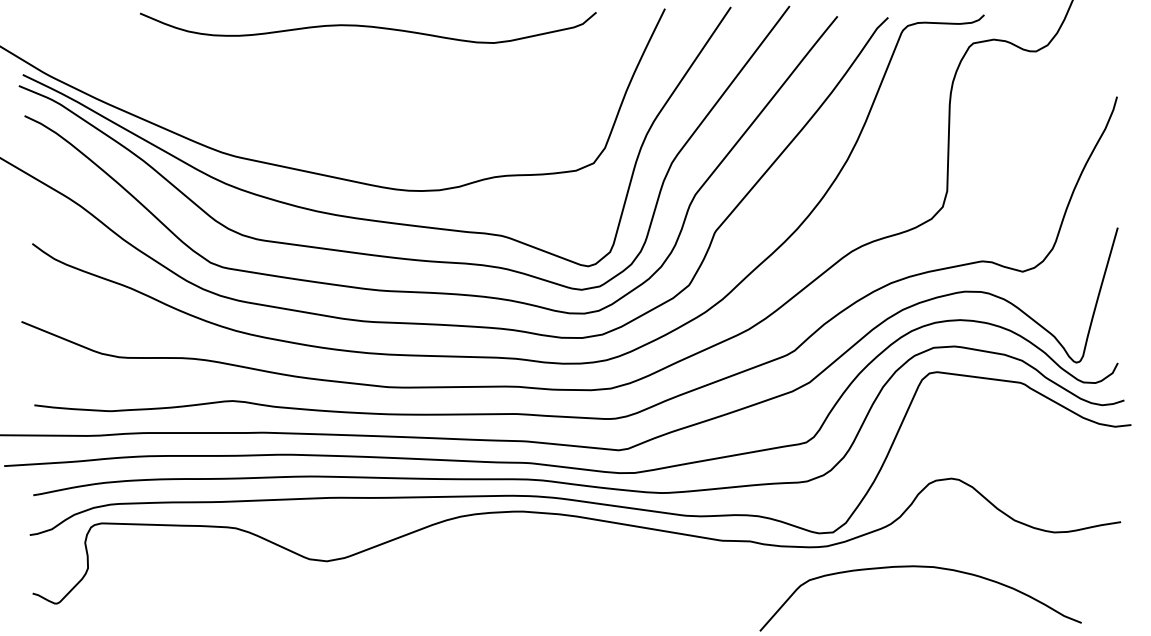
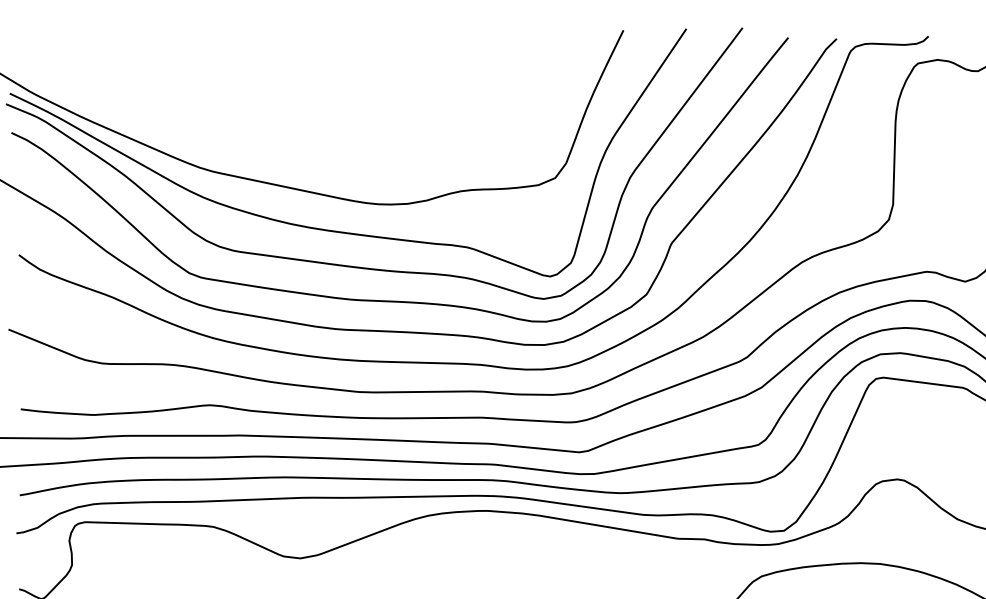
curve: (368, 27) -> (340, 48), removed

